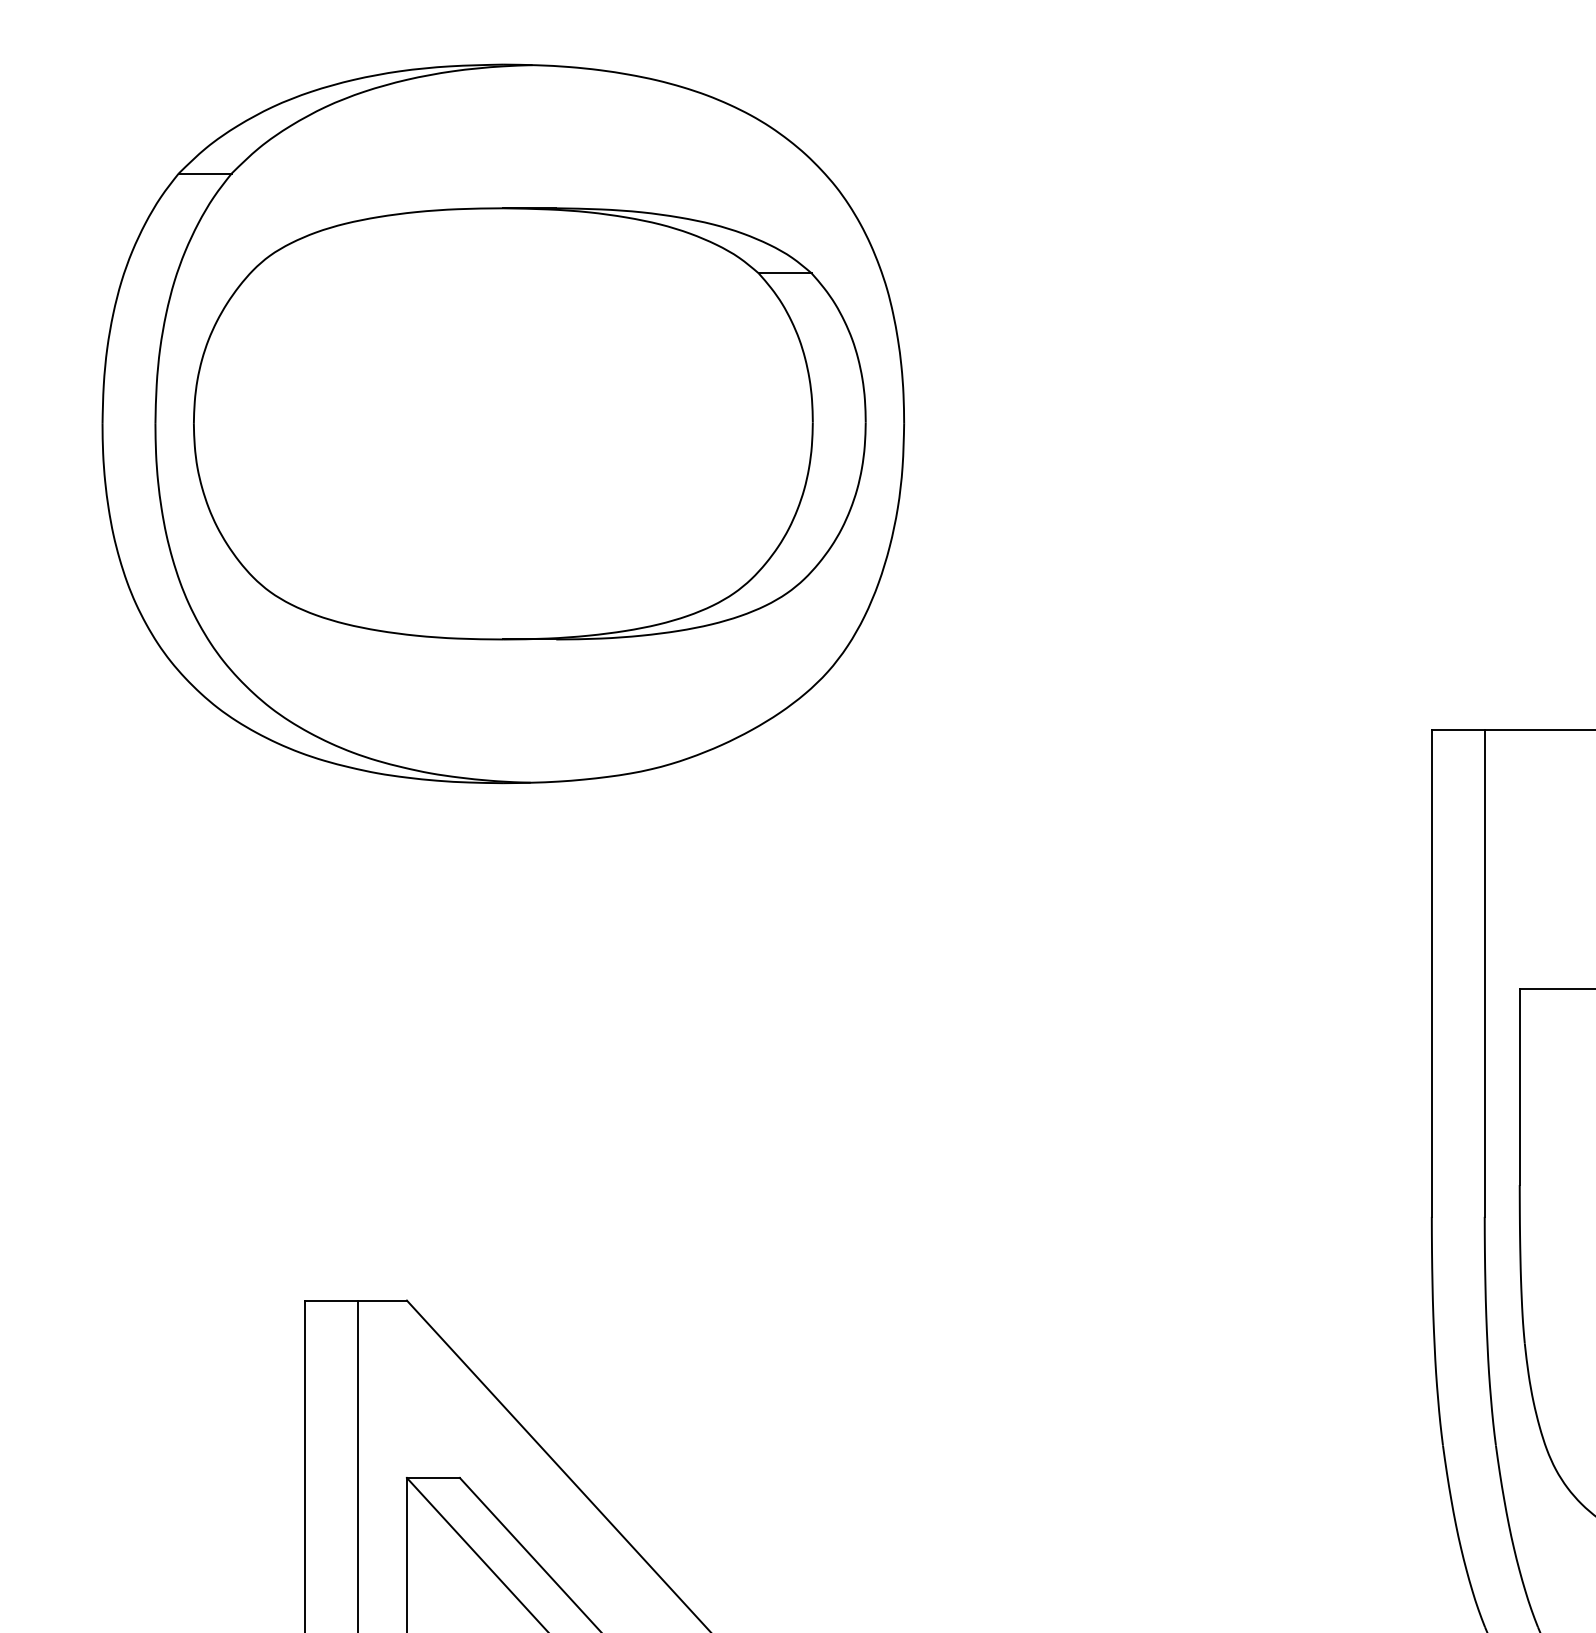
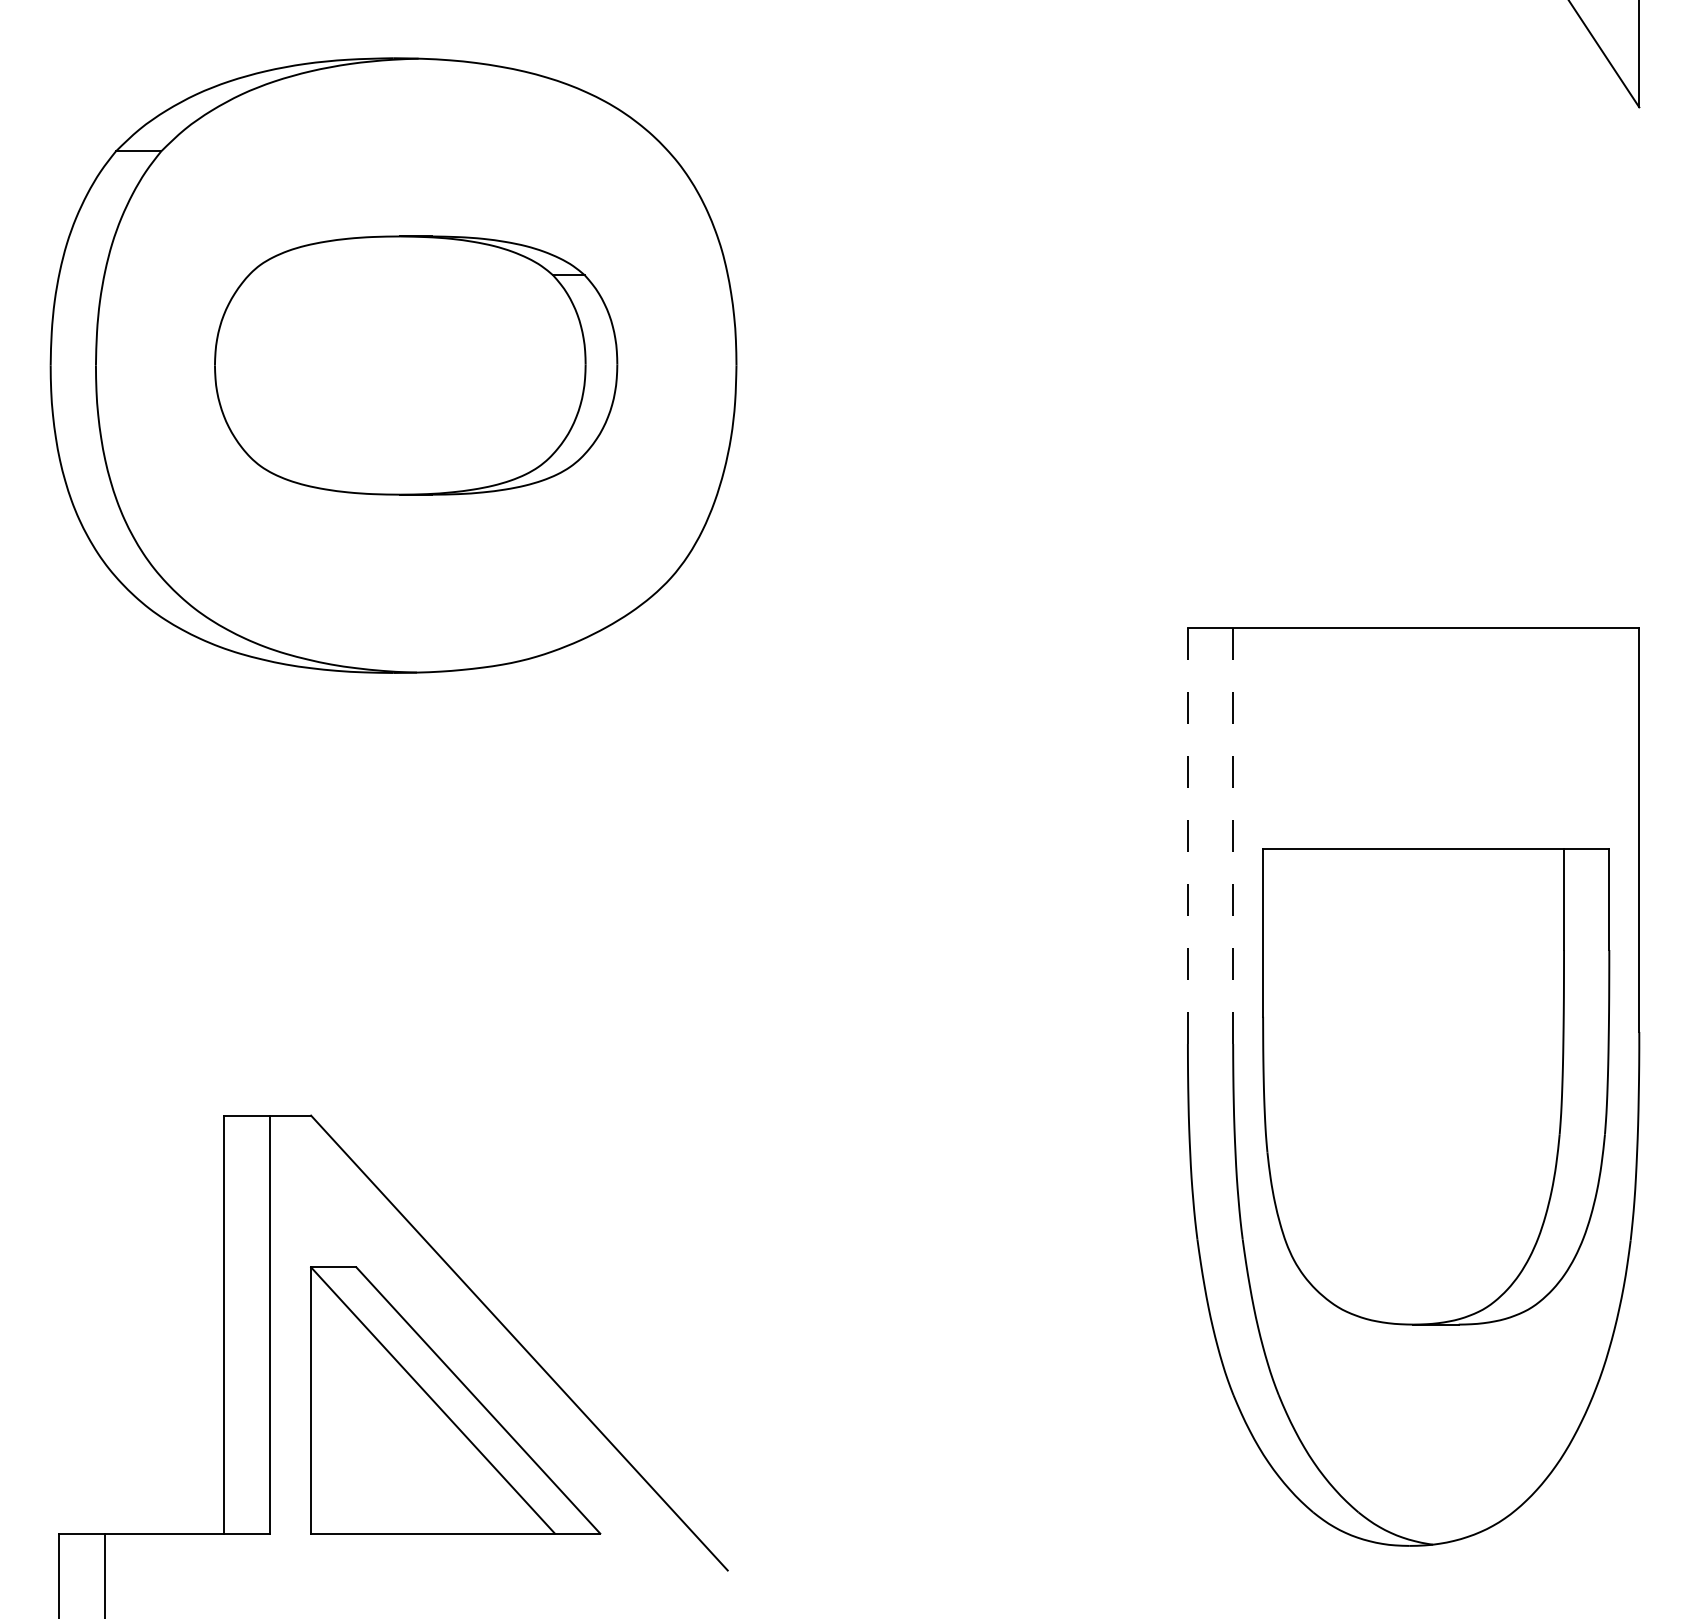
part: (528, 423) -> (415, 365), size x0.7
line: (1431, 973) -> (1187, 835), solid -> dashed
line: (1485, 973) -> (1233, 835), solid -> dashed

